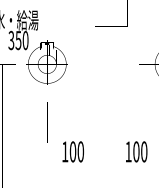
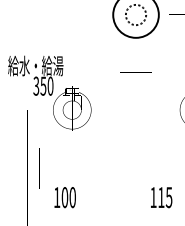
text: (65, 132) -> (57, 178), moved
text: (140, 151) -> (165, 197), 100 -> 115

